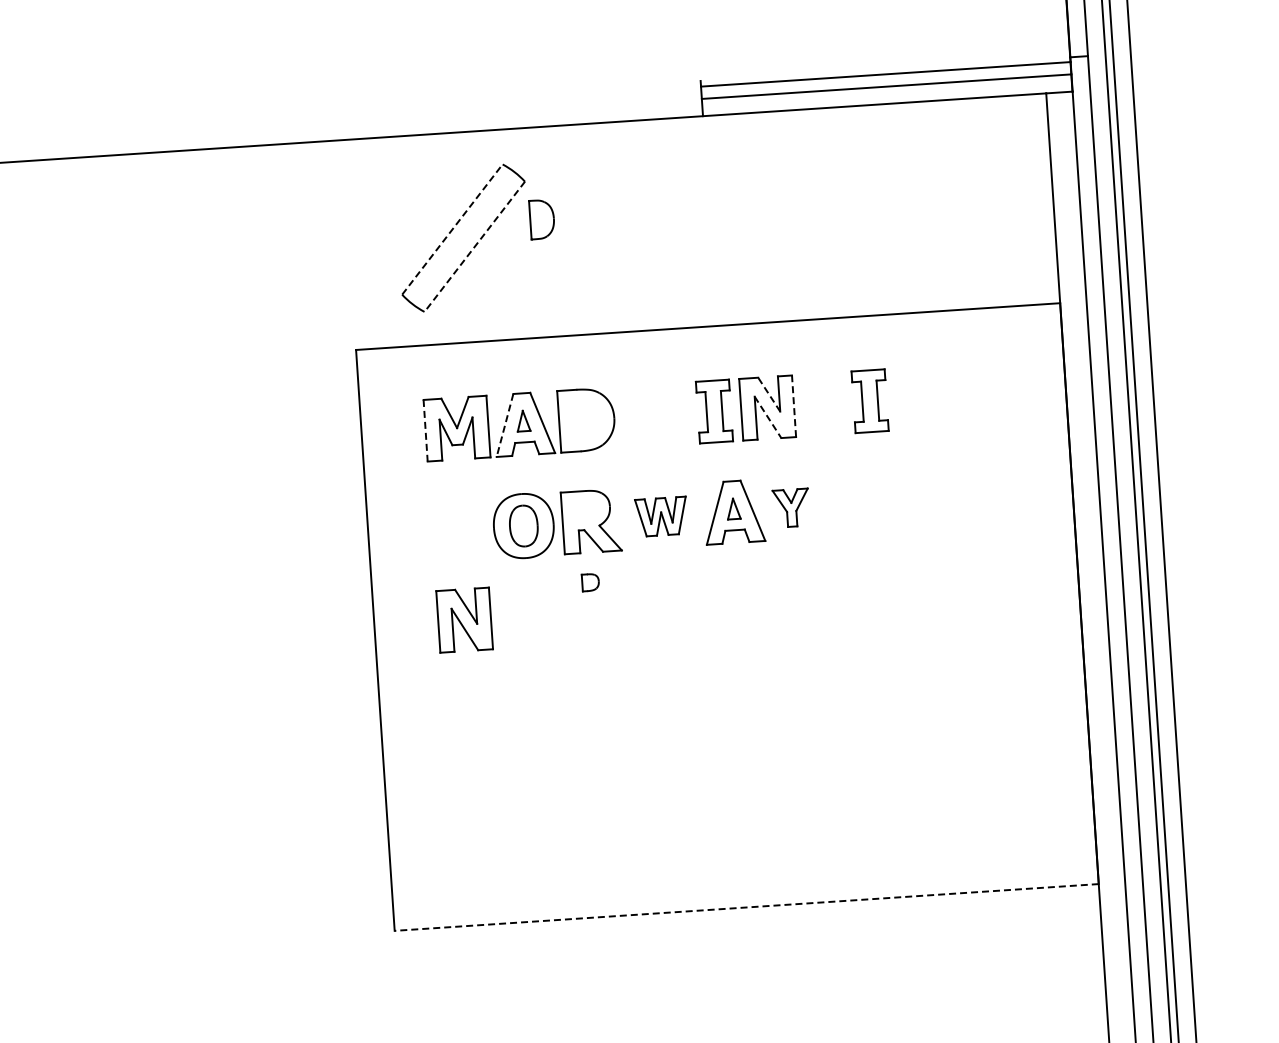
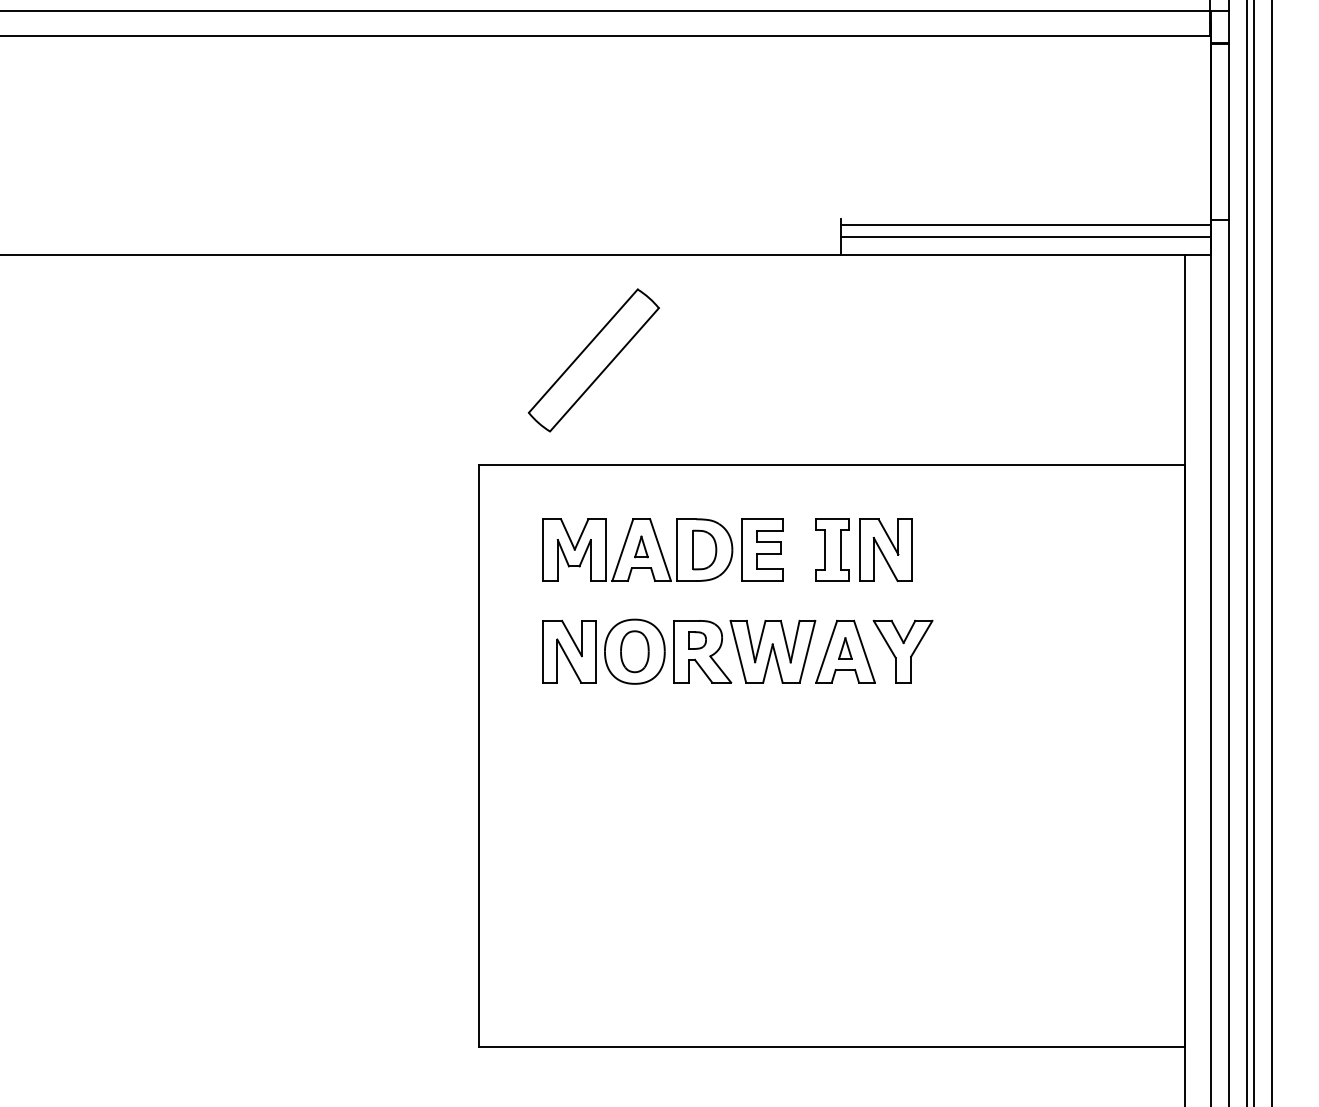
part: (542, 218) -> (704, 549), moved
line: (452, 228) -> (583, 350), dashed -> solid
line: (474, 247) -> (604, 370), dashed -> solid
line: (769, 394) -> (888, 536), dashed -> solid
part: (869, 400) -> (988, 549), removed
line: (794, 406) -> (912, 550), dashed -> solid
part: (644, 415) -> (762, 549), added
line: (767, 417) -> (885, 559), dashed -> solid
line: (504, 425) -> (622, 550), dashed -> solid
line: (425, 431) -> (543, 550), dashed -> solid
part: (790, 508) -> (902, 651), size x1.67
part: (661, 516) -> (772, 651), size x1.67
part: (590, 582) -> (697, 640), moved
part: (464, 619) -> (569, 651), moved
line: (747, 907) -> (832, 1047), dashed -> solid

